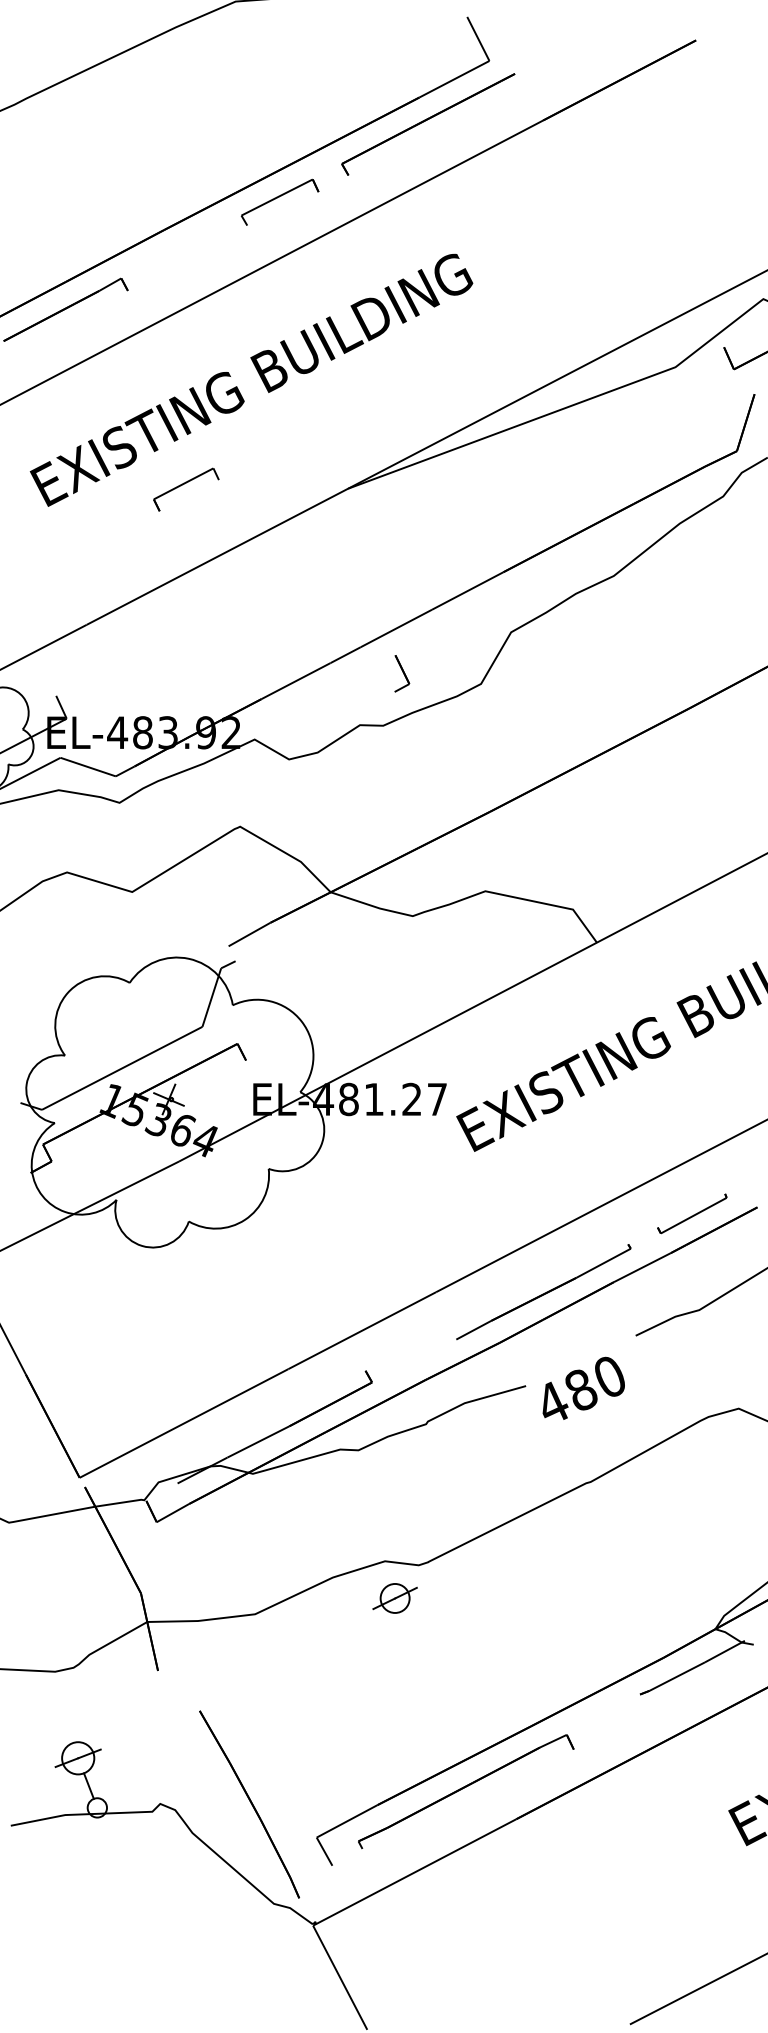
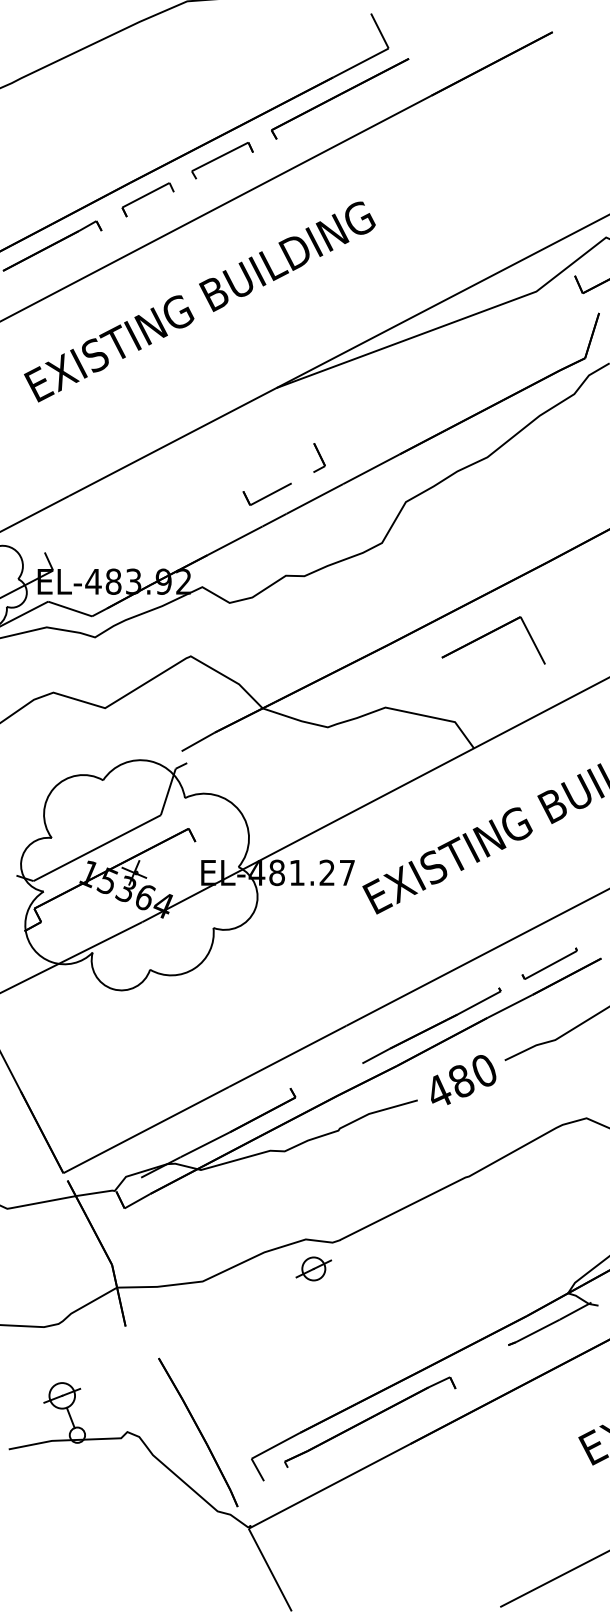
part: (186, 489) -> (148, 199), moved
part: (336, 622) -> (267, 494), added
part: (402, 673) -> (319, 457), moved
part: (617, 798) -> (490, 633), added
text: (583, 1387) -> (463, 1079), moved

